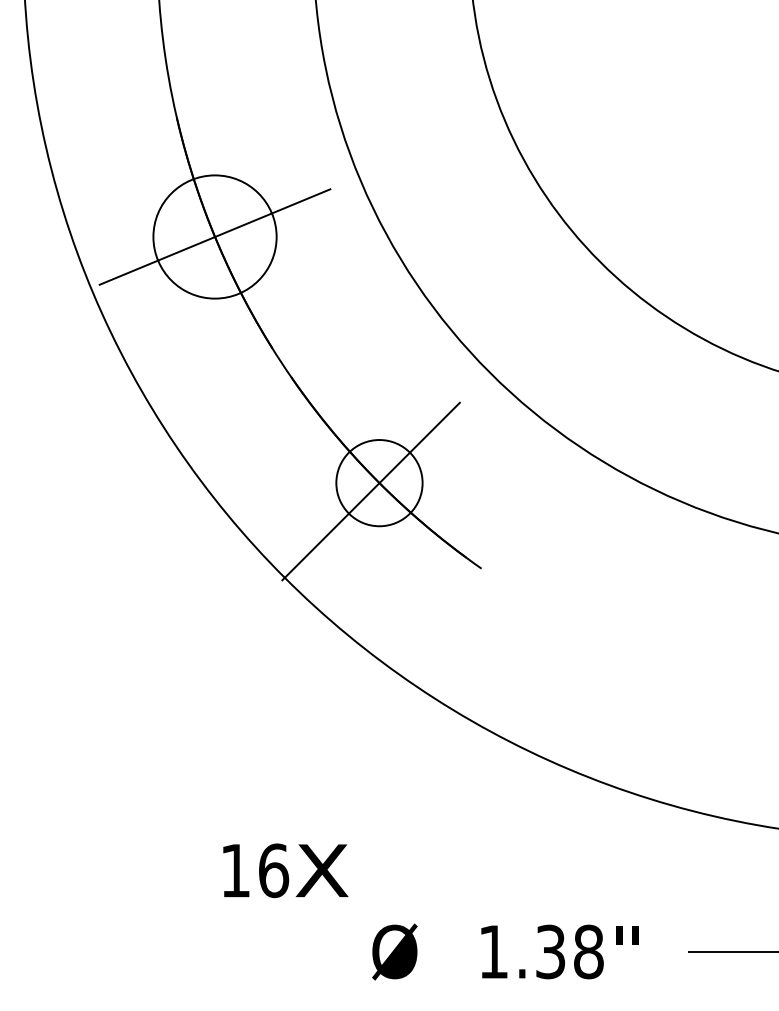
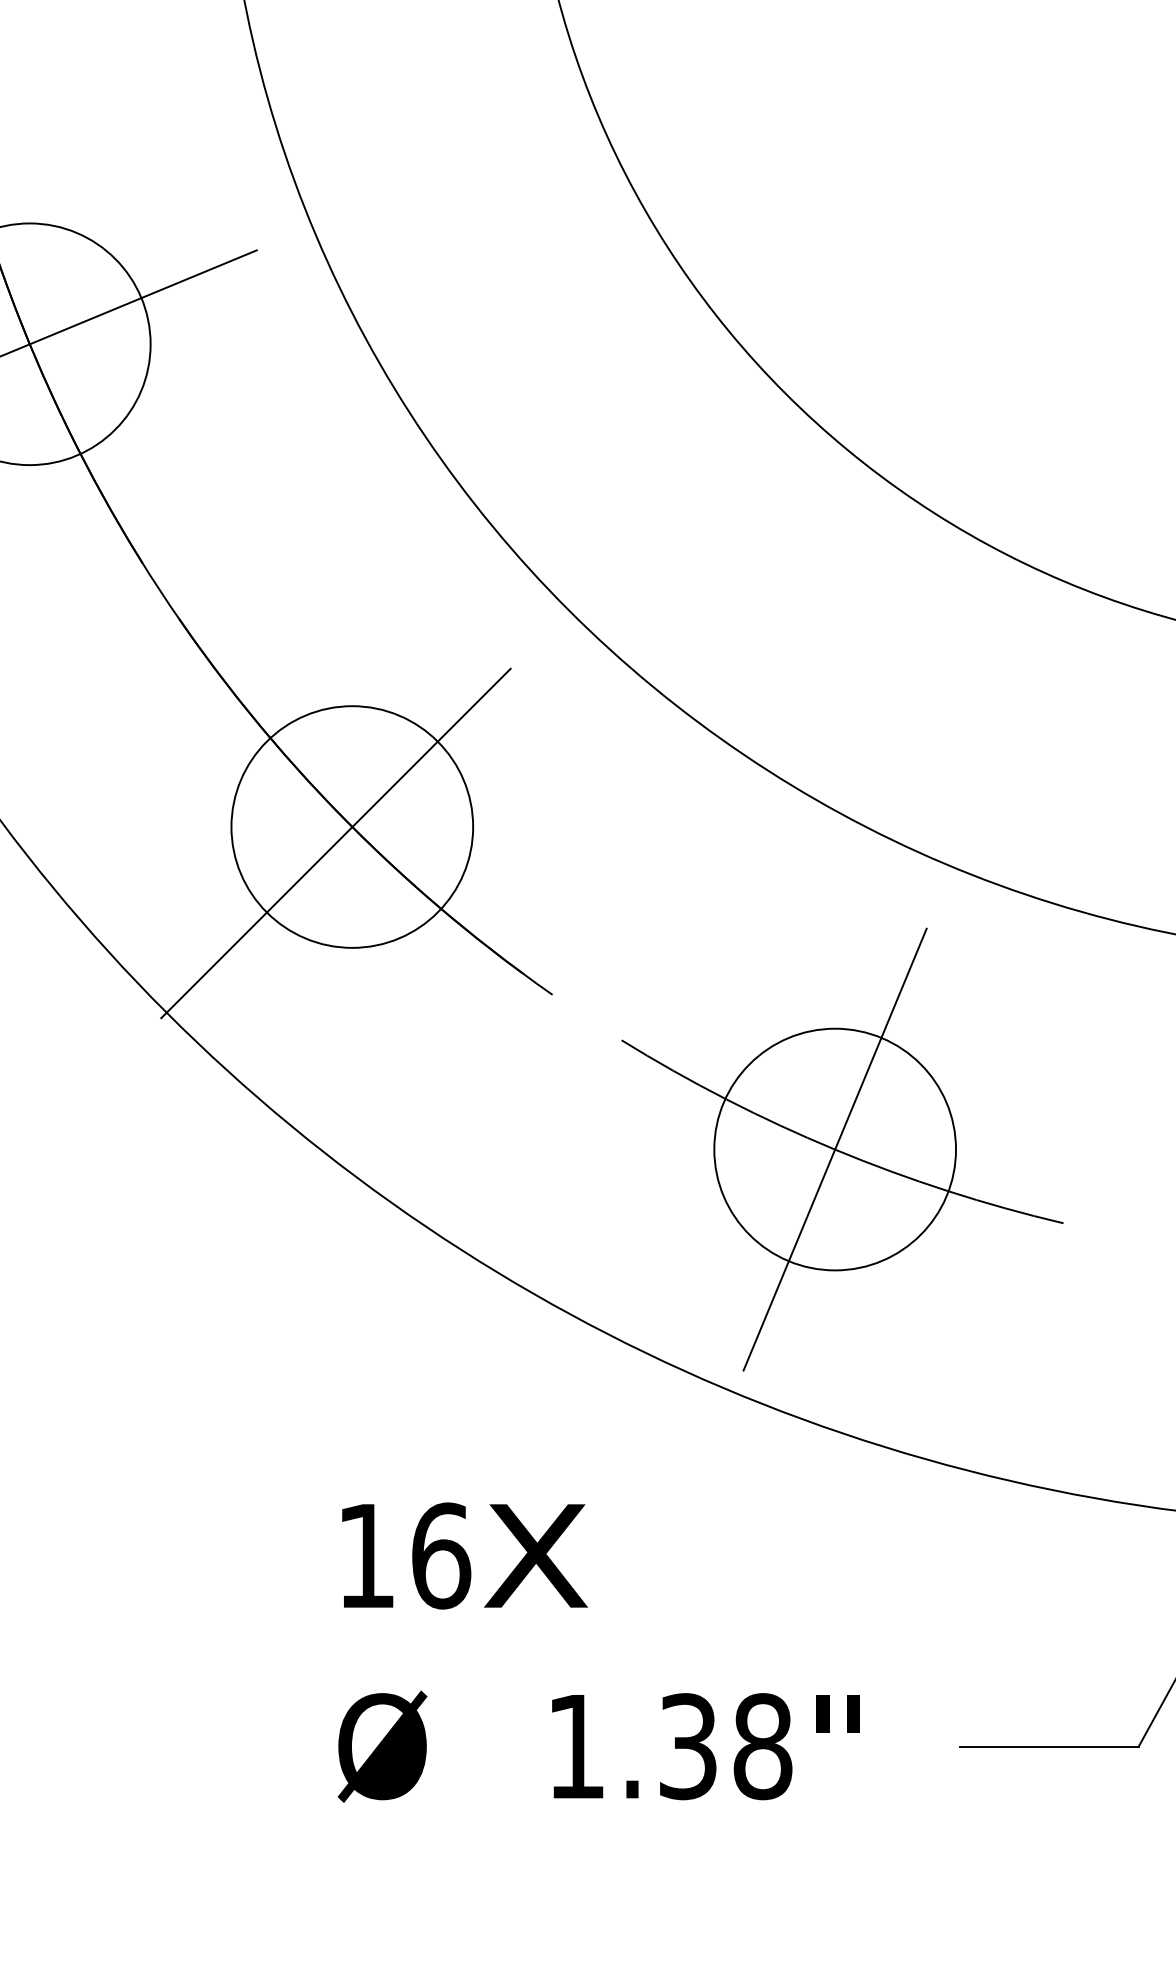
circle: (379, 482) -> (352, 825), size x1.43
part: (629, 647) -> (842, 1149), added
text: (285, 870) -> (464, 1555), moved

